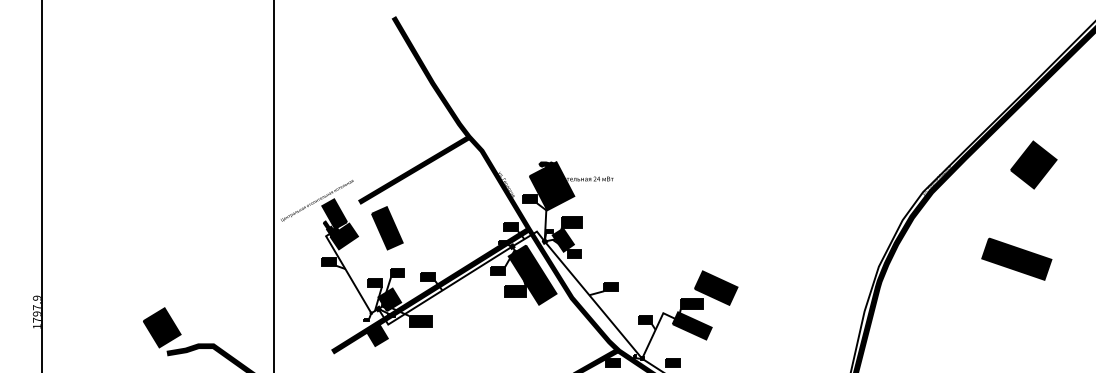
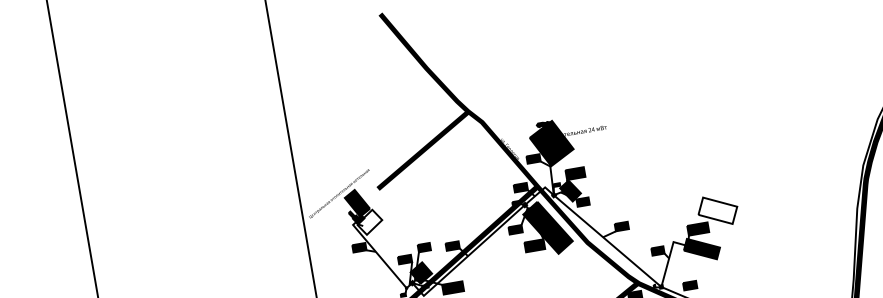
part: (387, 228) -> (408, 208), removed
fill: (343, 236) -> (369, 222), removed
fill: (715, 287) -> (717, 210), removed

